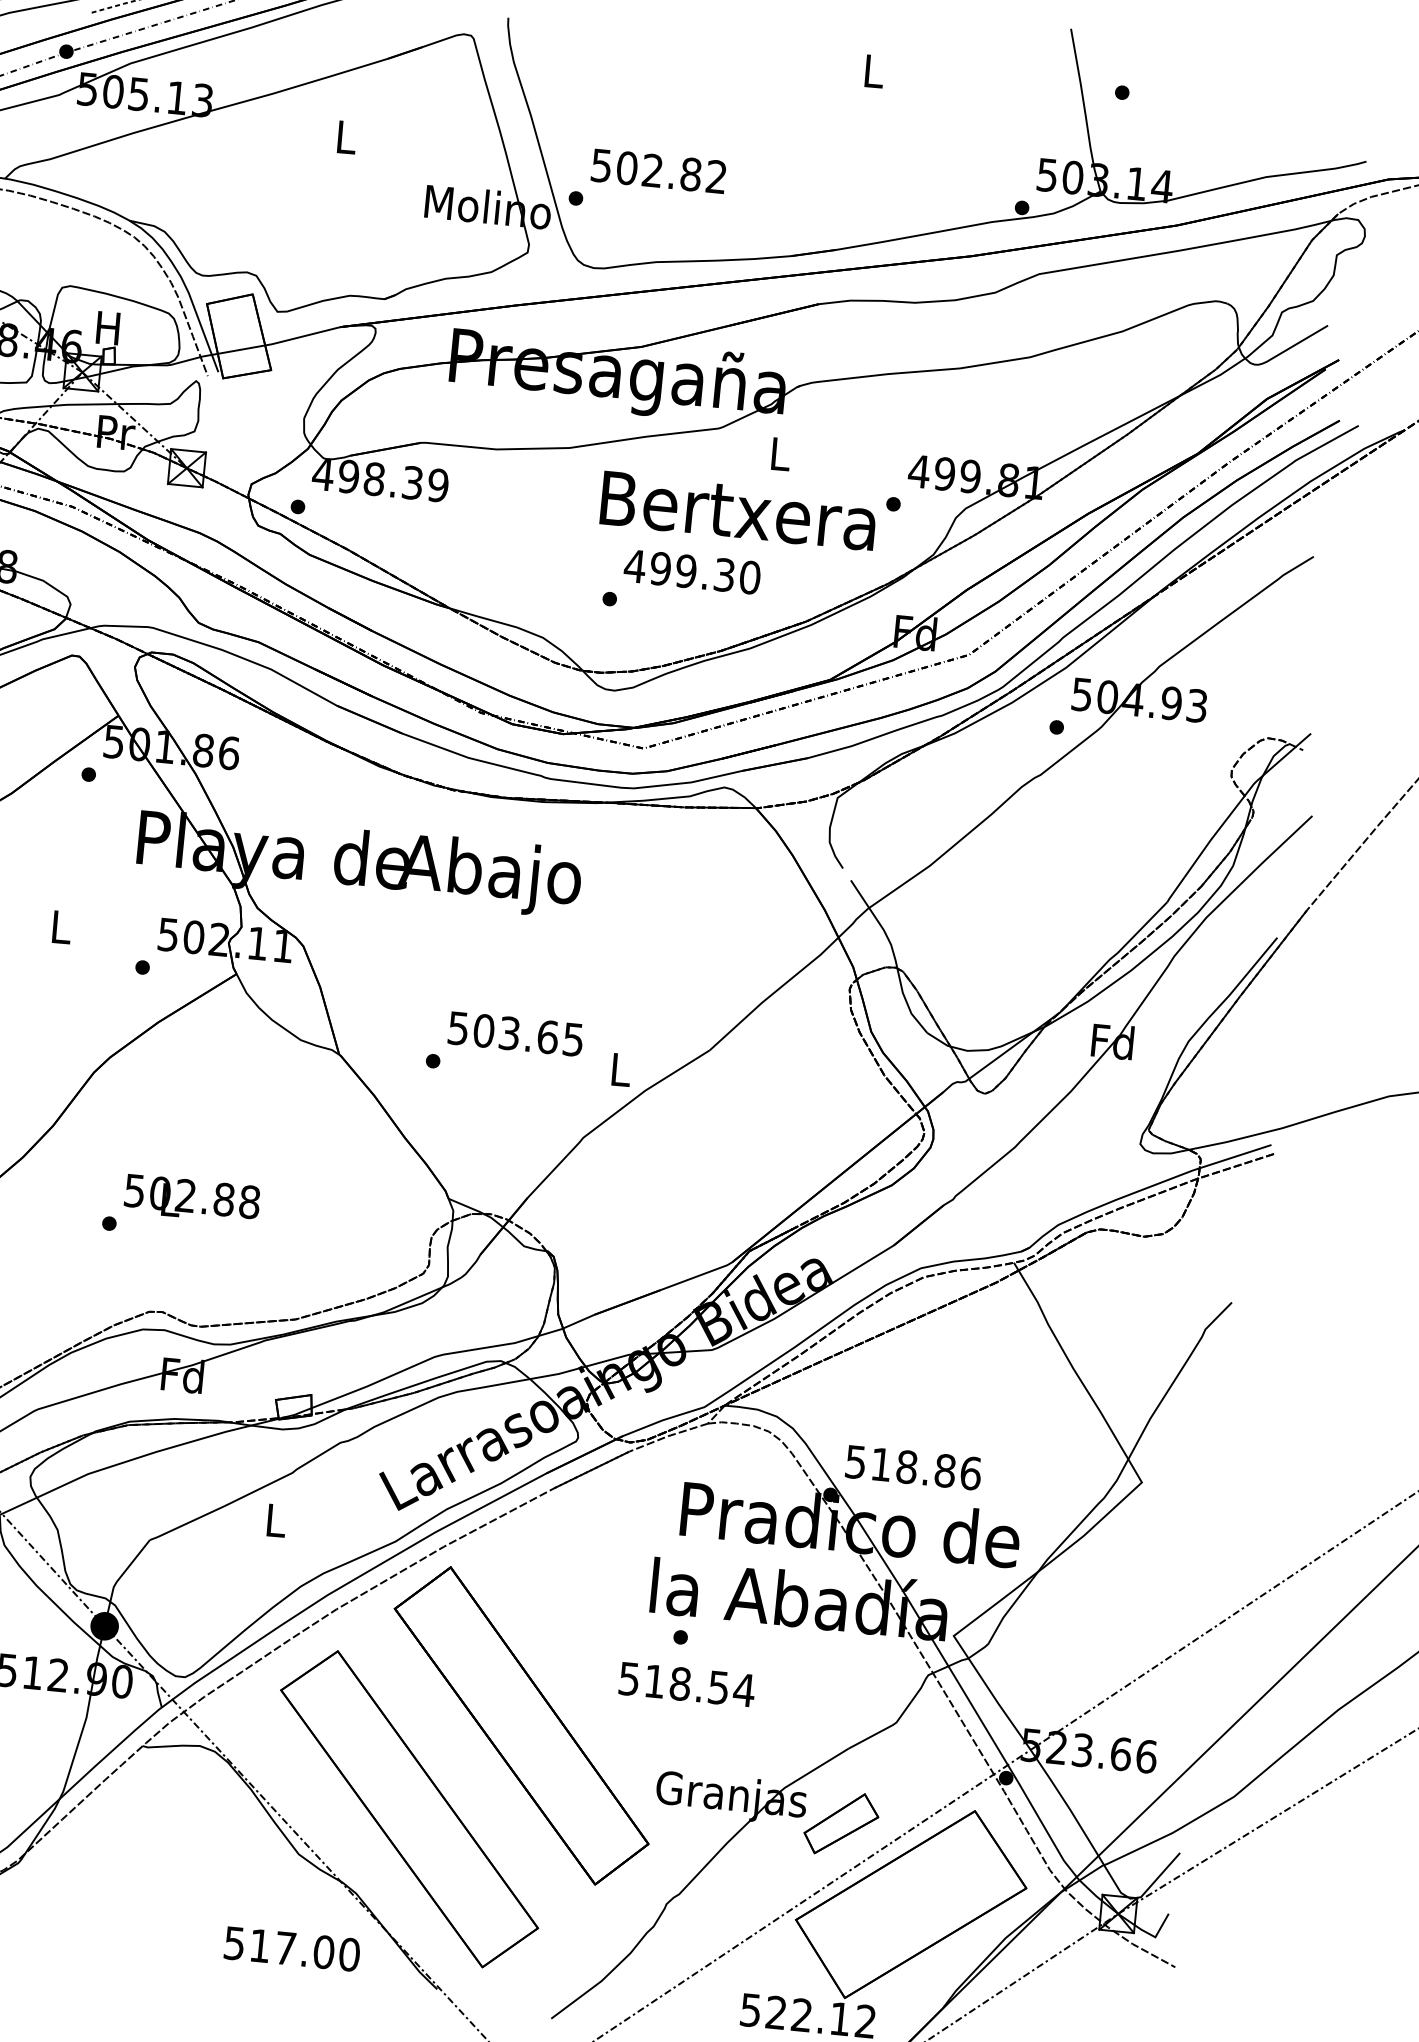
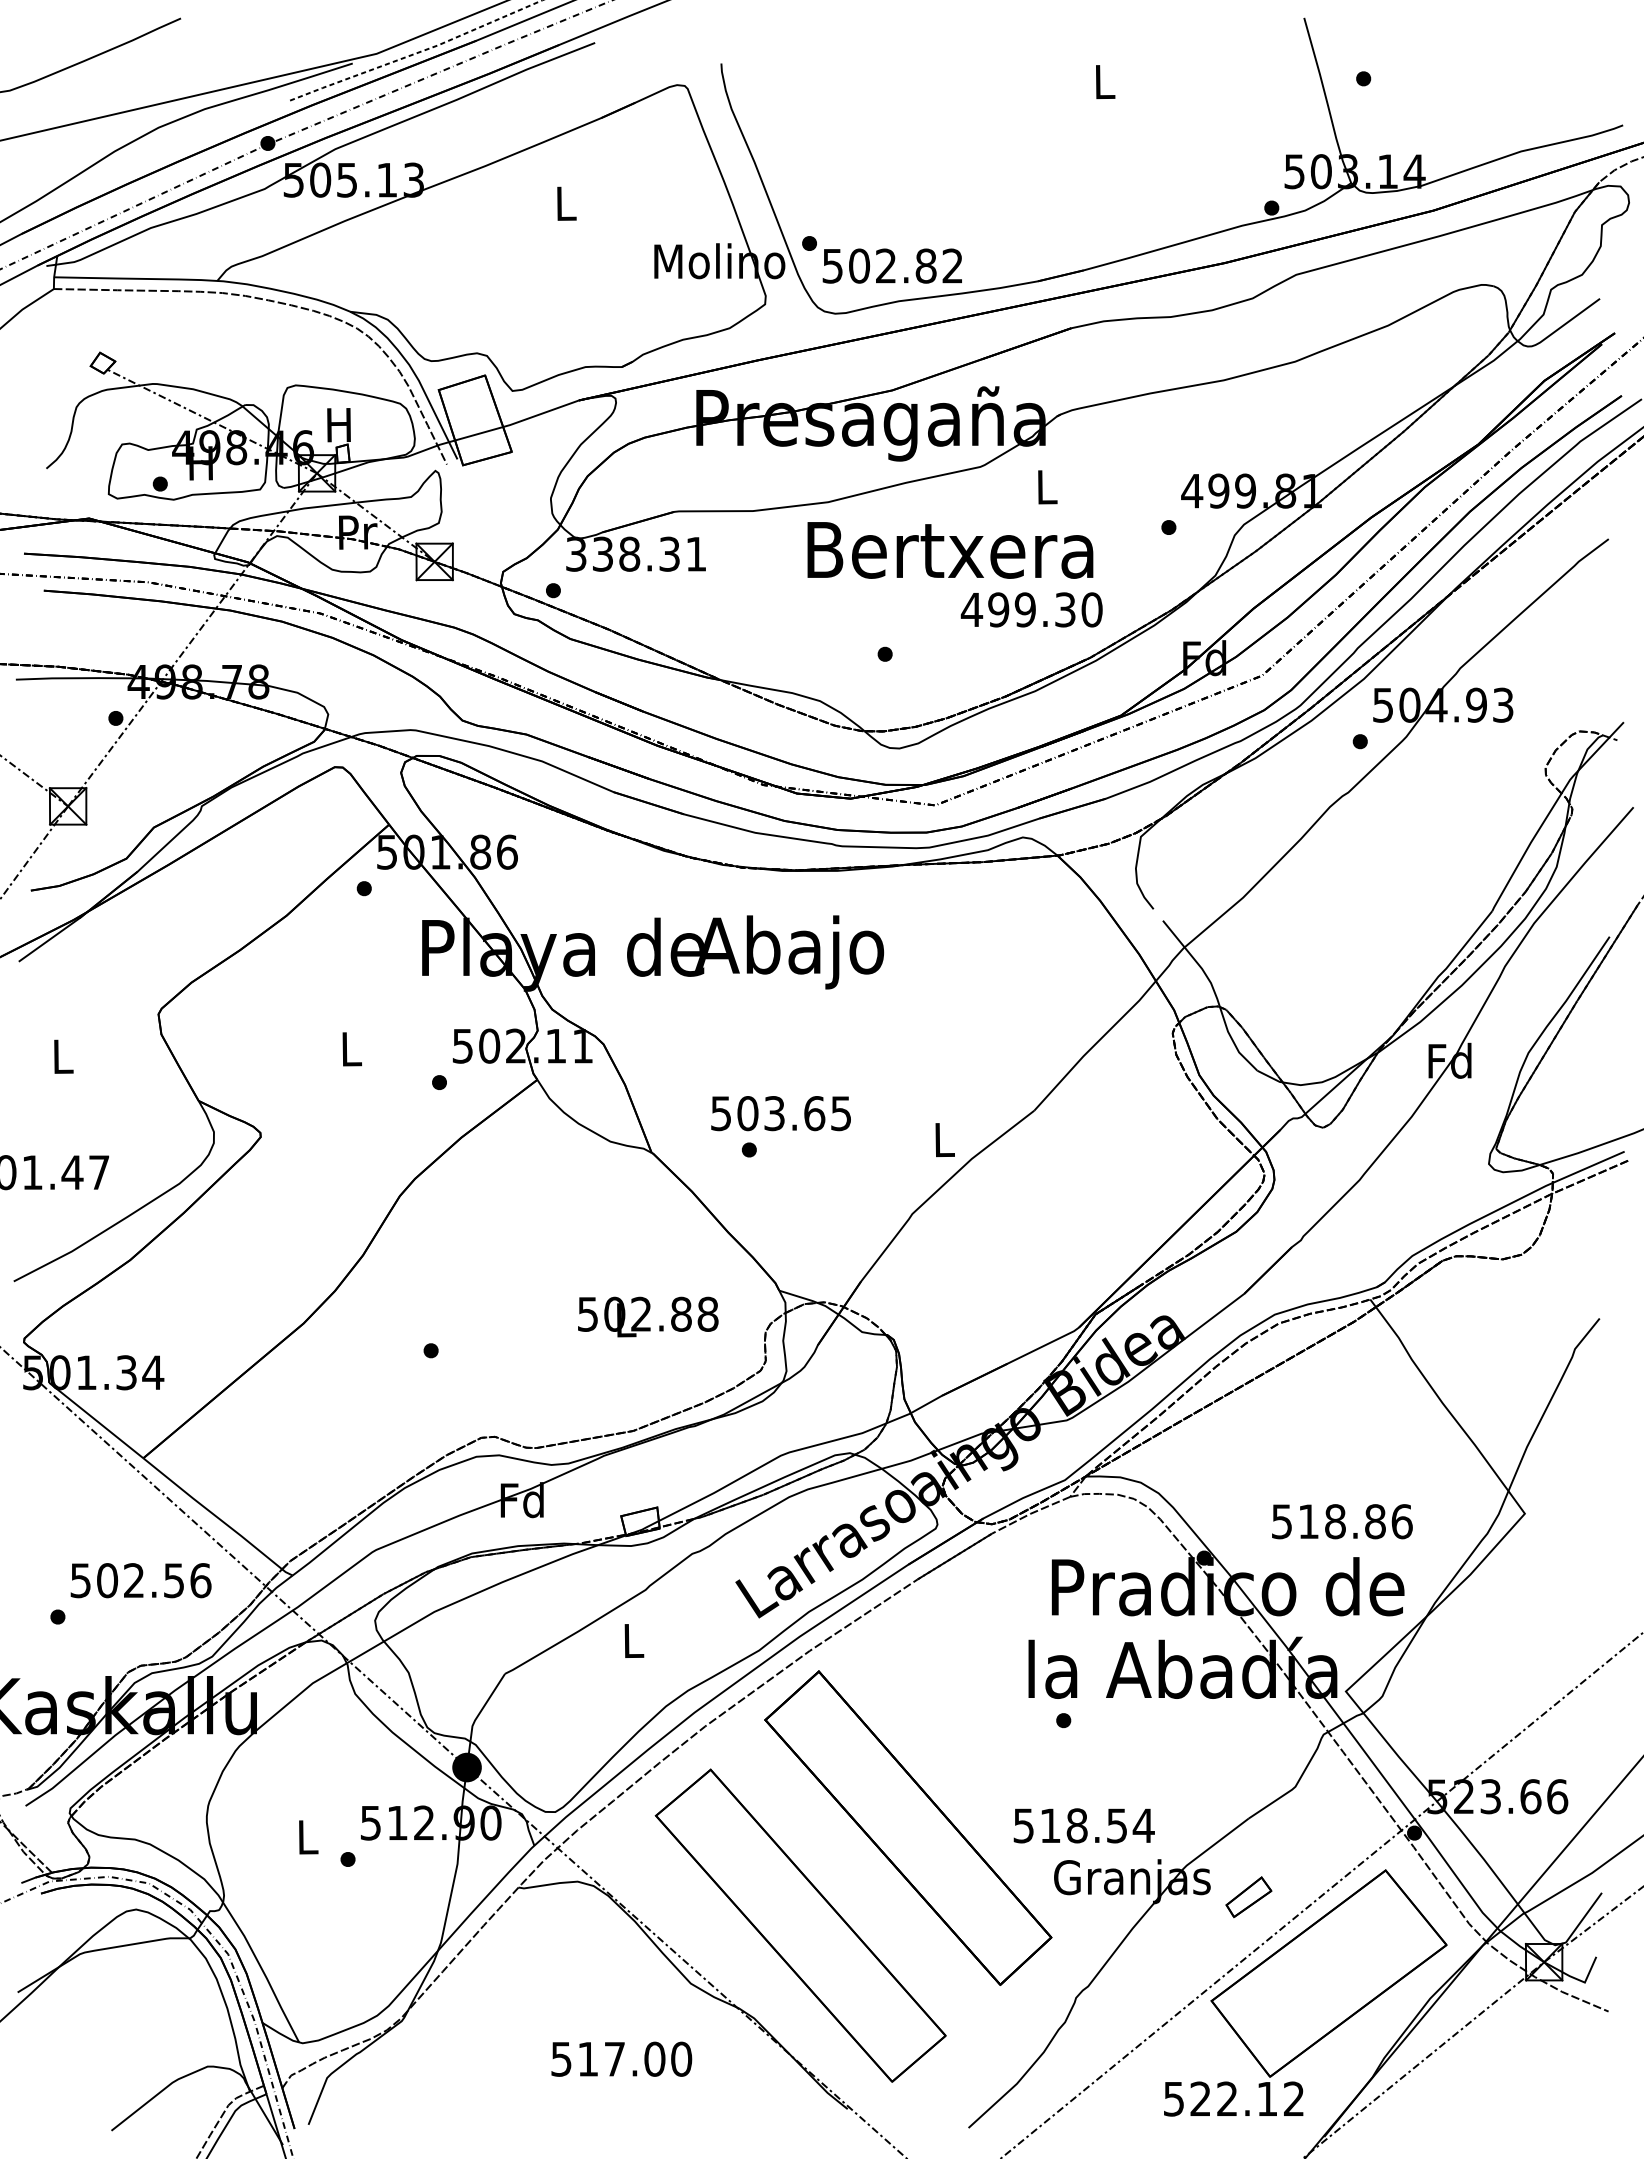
text: (657, 170) -> (891, 265), moved
text: (380, 479) -> (635, 553), 498.39 -> 338.31
text: (738, 511) -> (950, 550), moved
text: (692, 571) -> (1031, 609), moved
text: (515, 1033) -> (780, 1113), moved
text: (192, 1198) -> (648, 1316), moved
text: (913, 1467) -> (1342, 1521), moved
text: (686, 1684) -> (1083, 1825), moved
part: (841, 1824) -> (1248, 1897), size x0.6
text: (292, 1948) -> (621, 2058), moved

